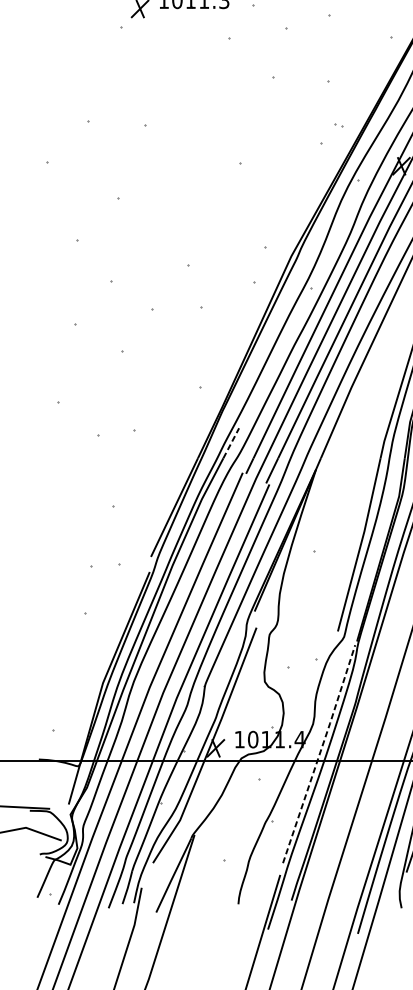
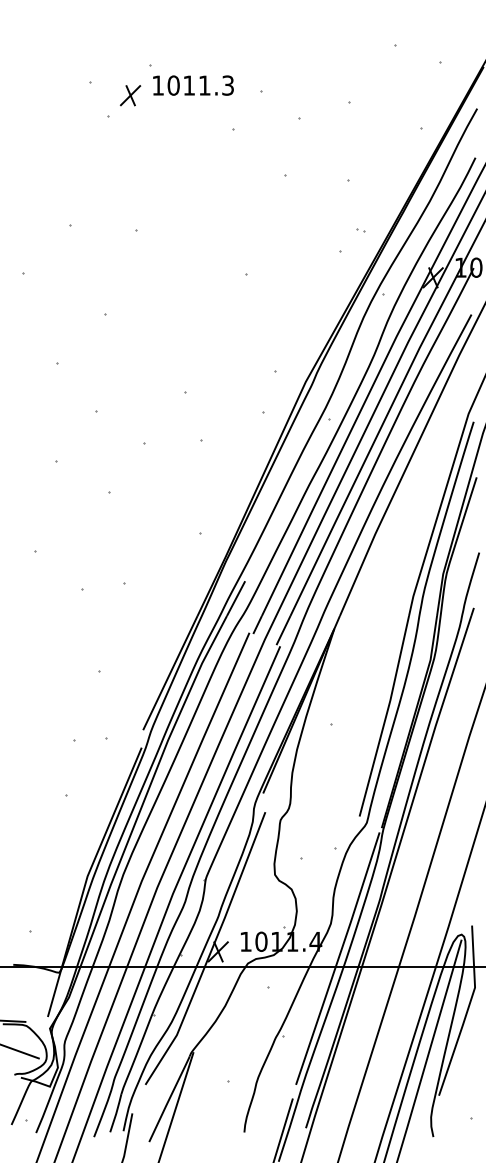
line: (231, 443) -> (236, 598), dashed -> solid
line: (319, 754) -> (338, 958), dashed -> solid

